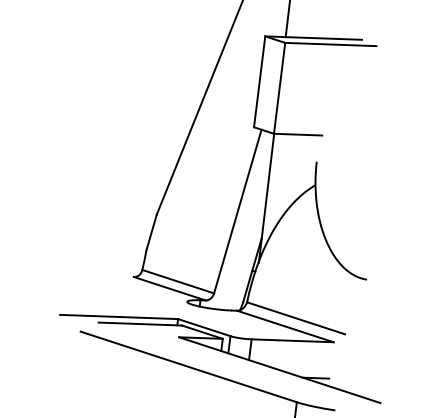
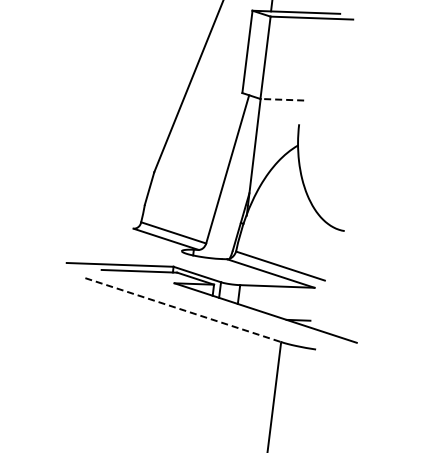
line: (298, 134) -> (282, 99), solid -> dashed
line: (189, 367) -> (183, 310), solid -> dashed

